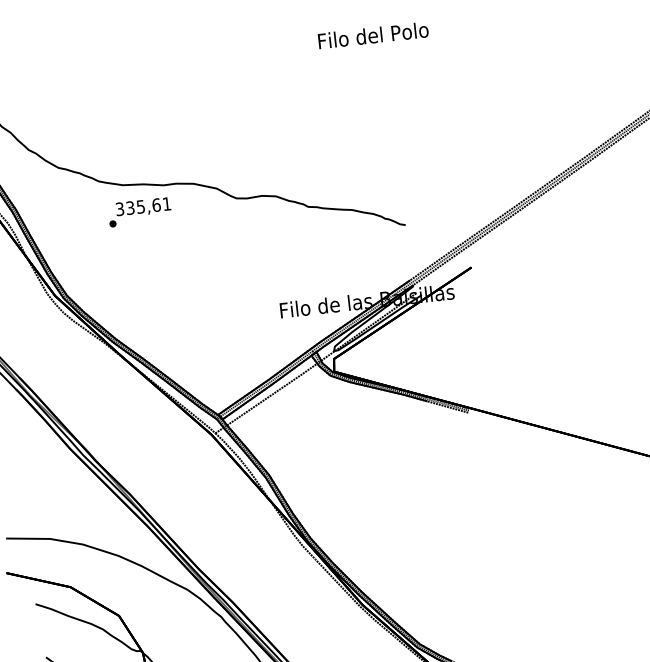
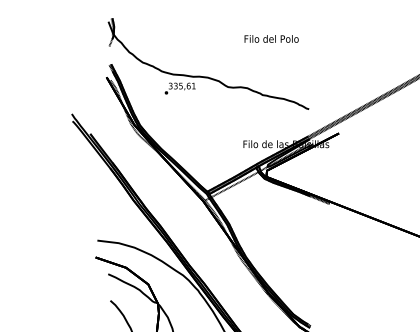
text: (372, 34) -> (271, 38), moved

